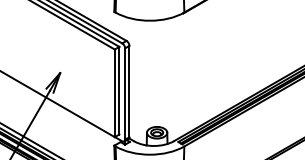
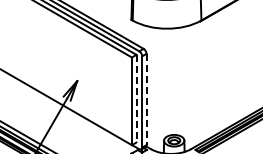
line: (119, 90) -> (136, 98), solid -> dashed
line: (129, 91) -> (146, 99), solid -> dashed

